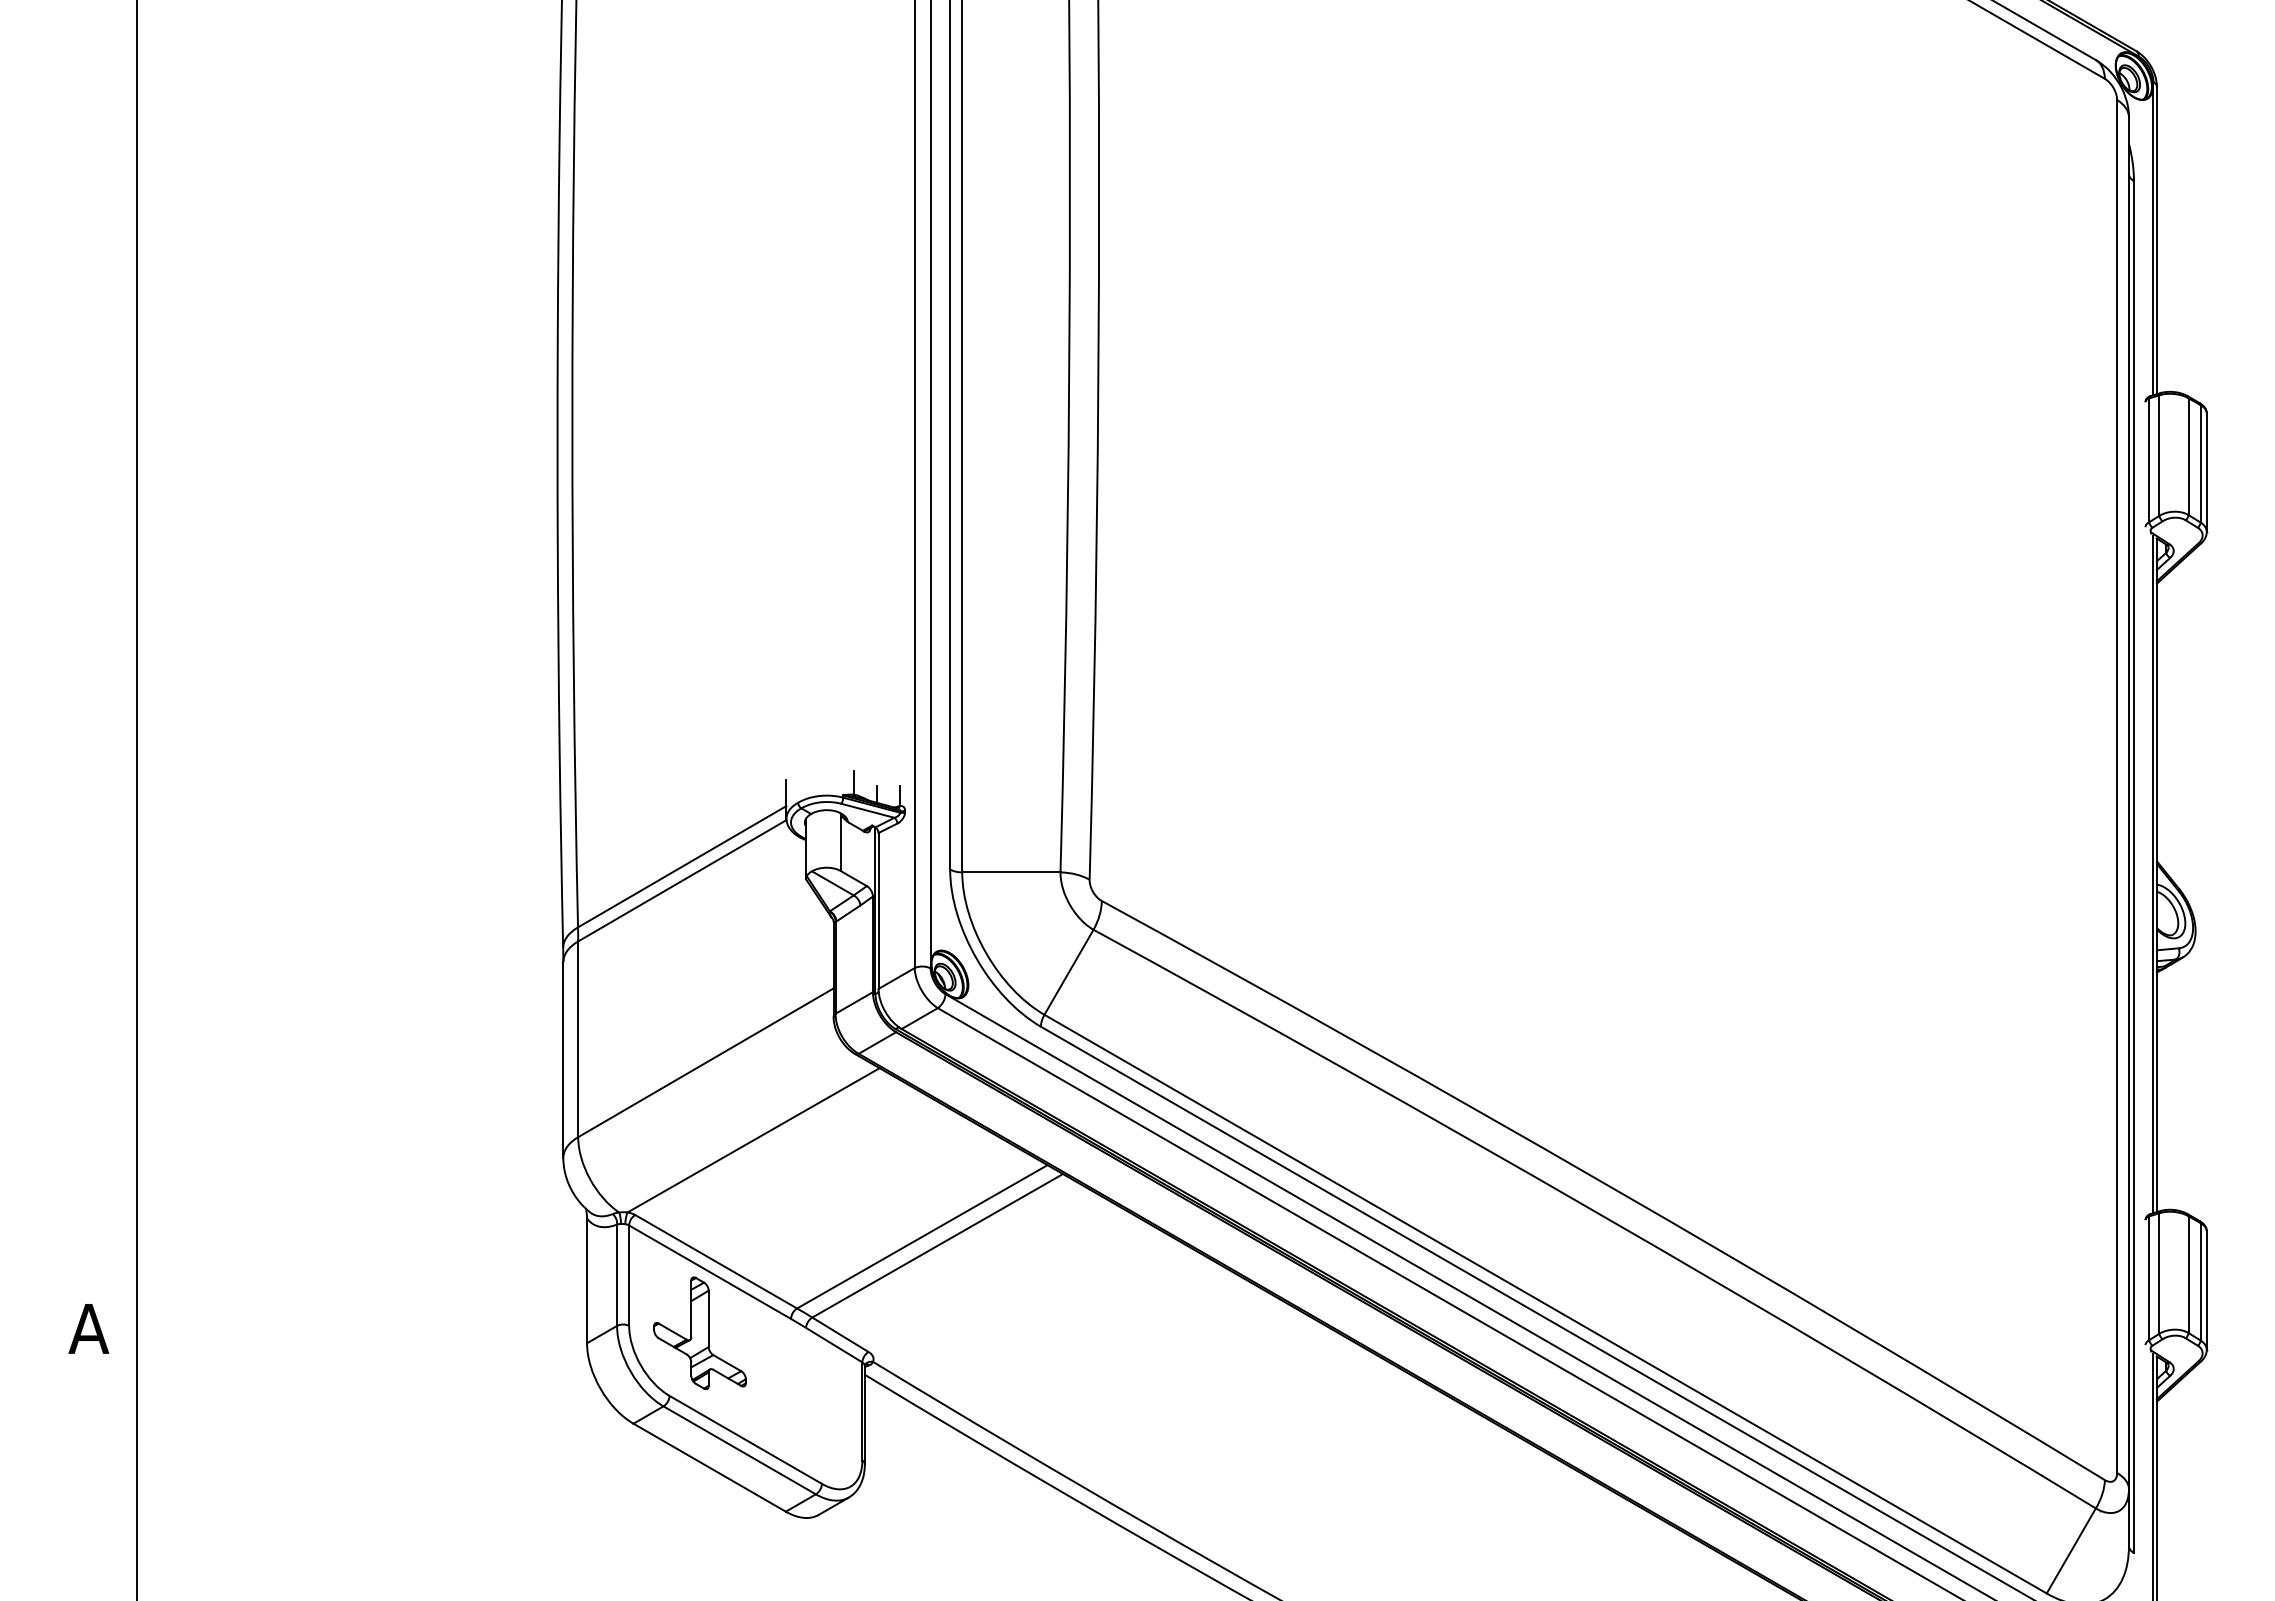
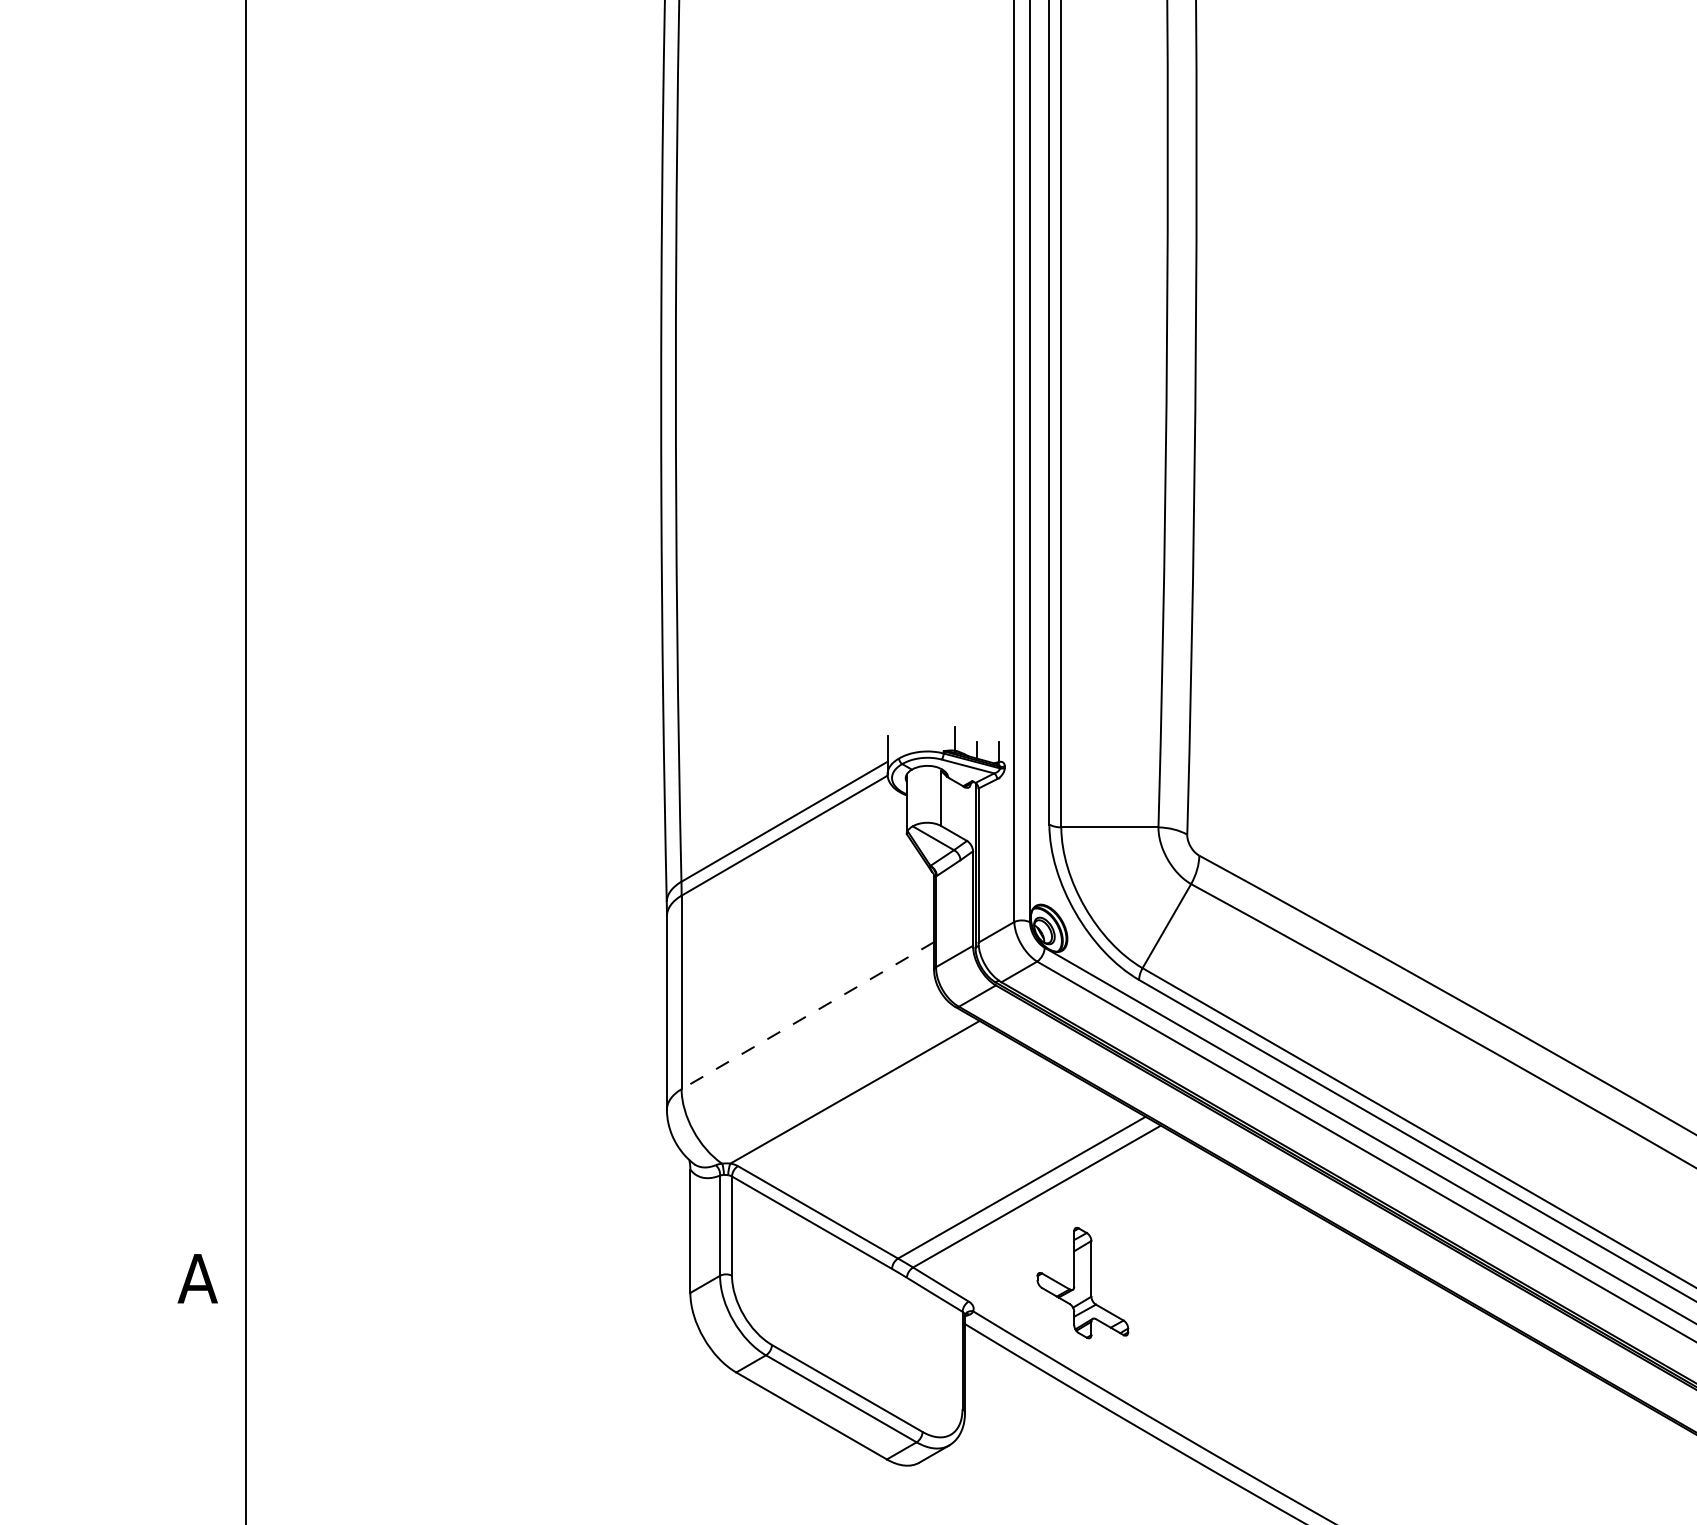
line: (705, 1062) -> (807, 1015), solid -> dashed
part: (699, 1333) -> (1082, 1283), moved

